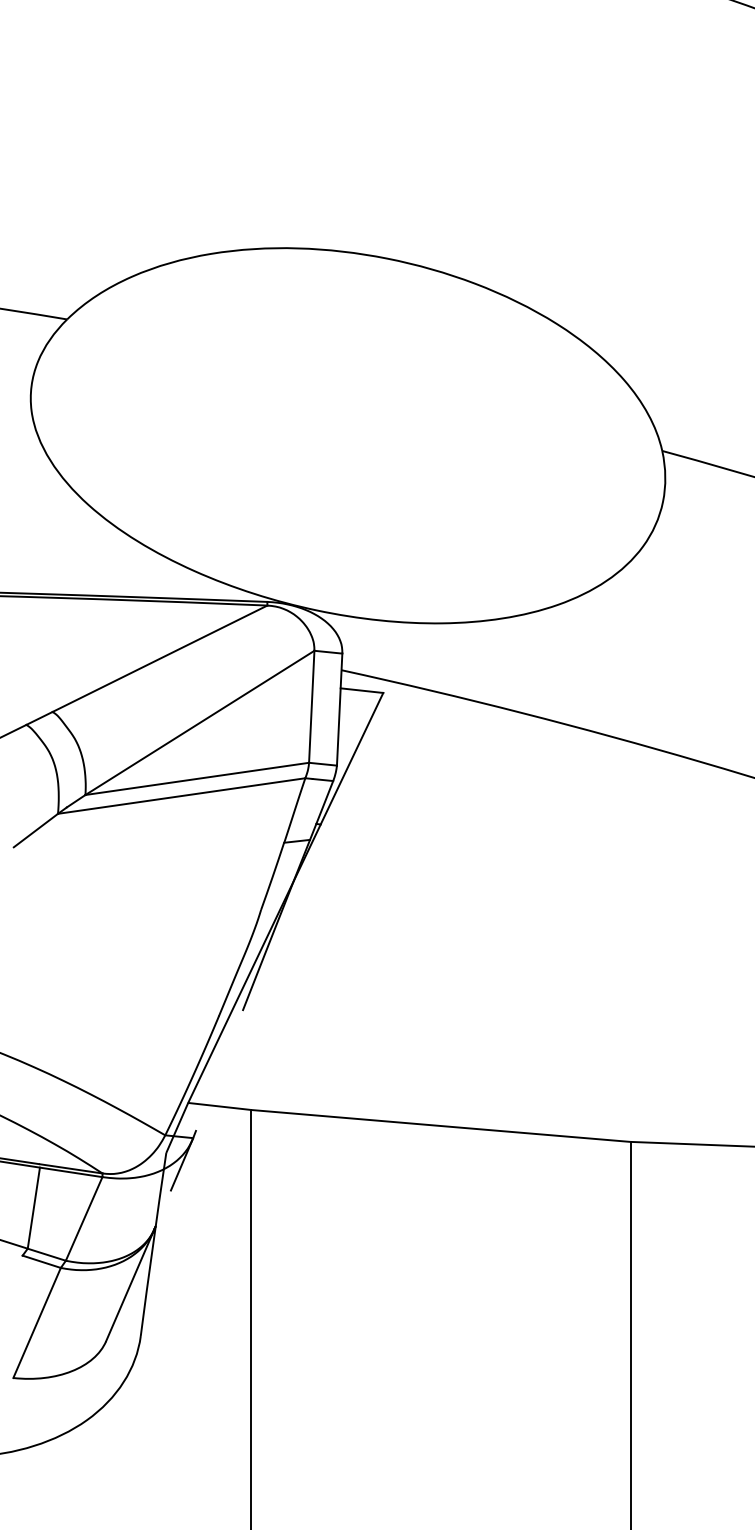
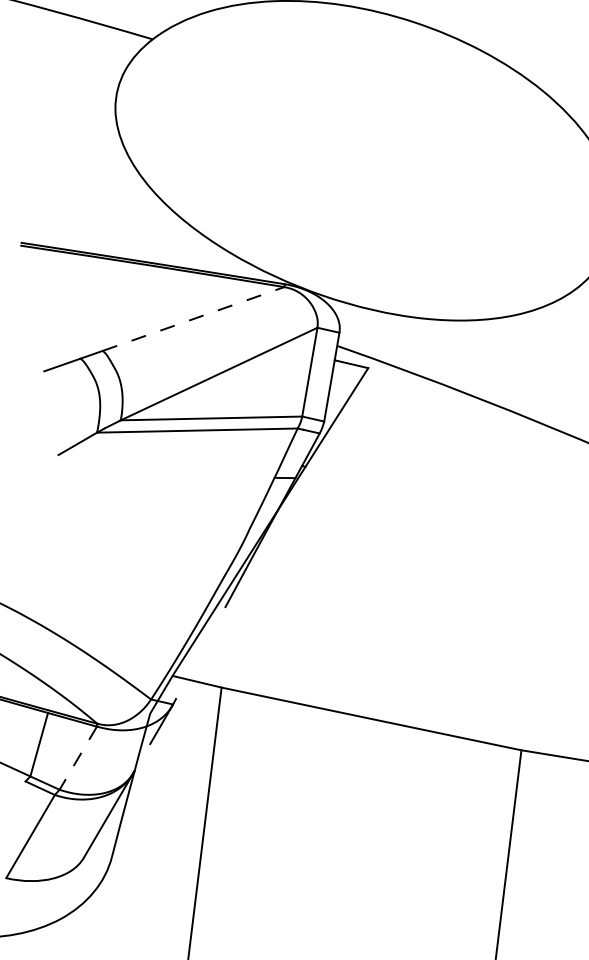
line: (160, 658) -> (193, 318), solid -> dashed
line: (84, 1218) -> (78, 757), solid -> dashed

